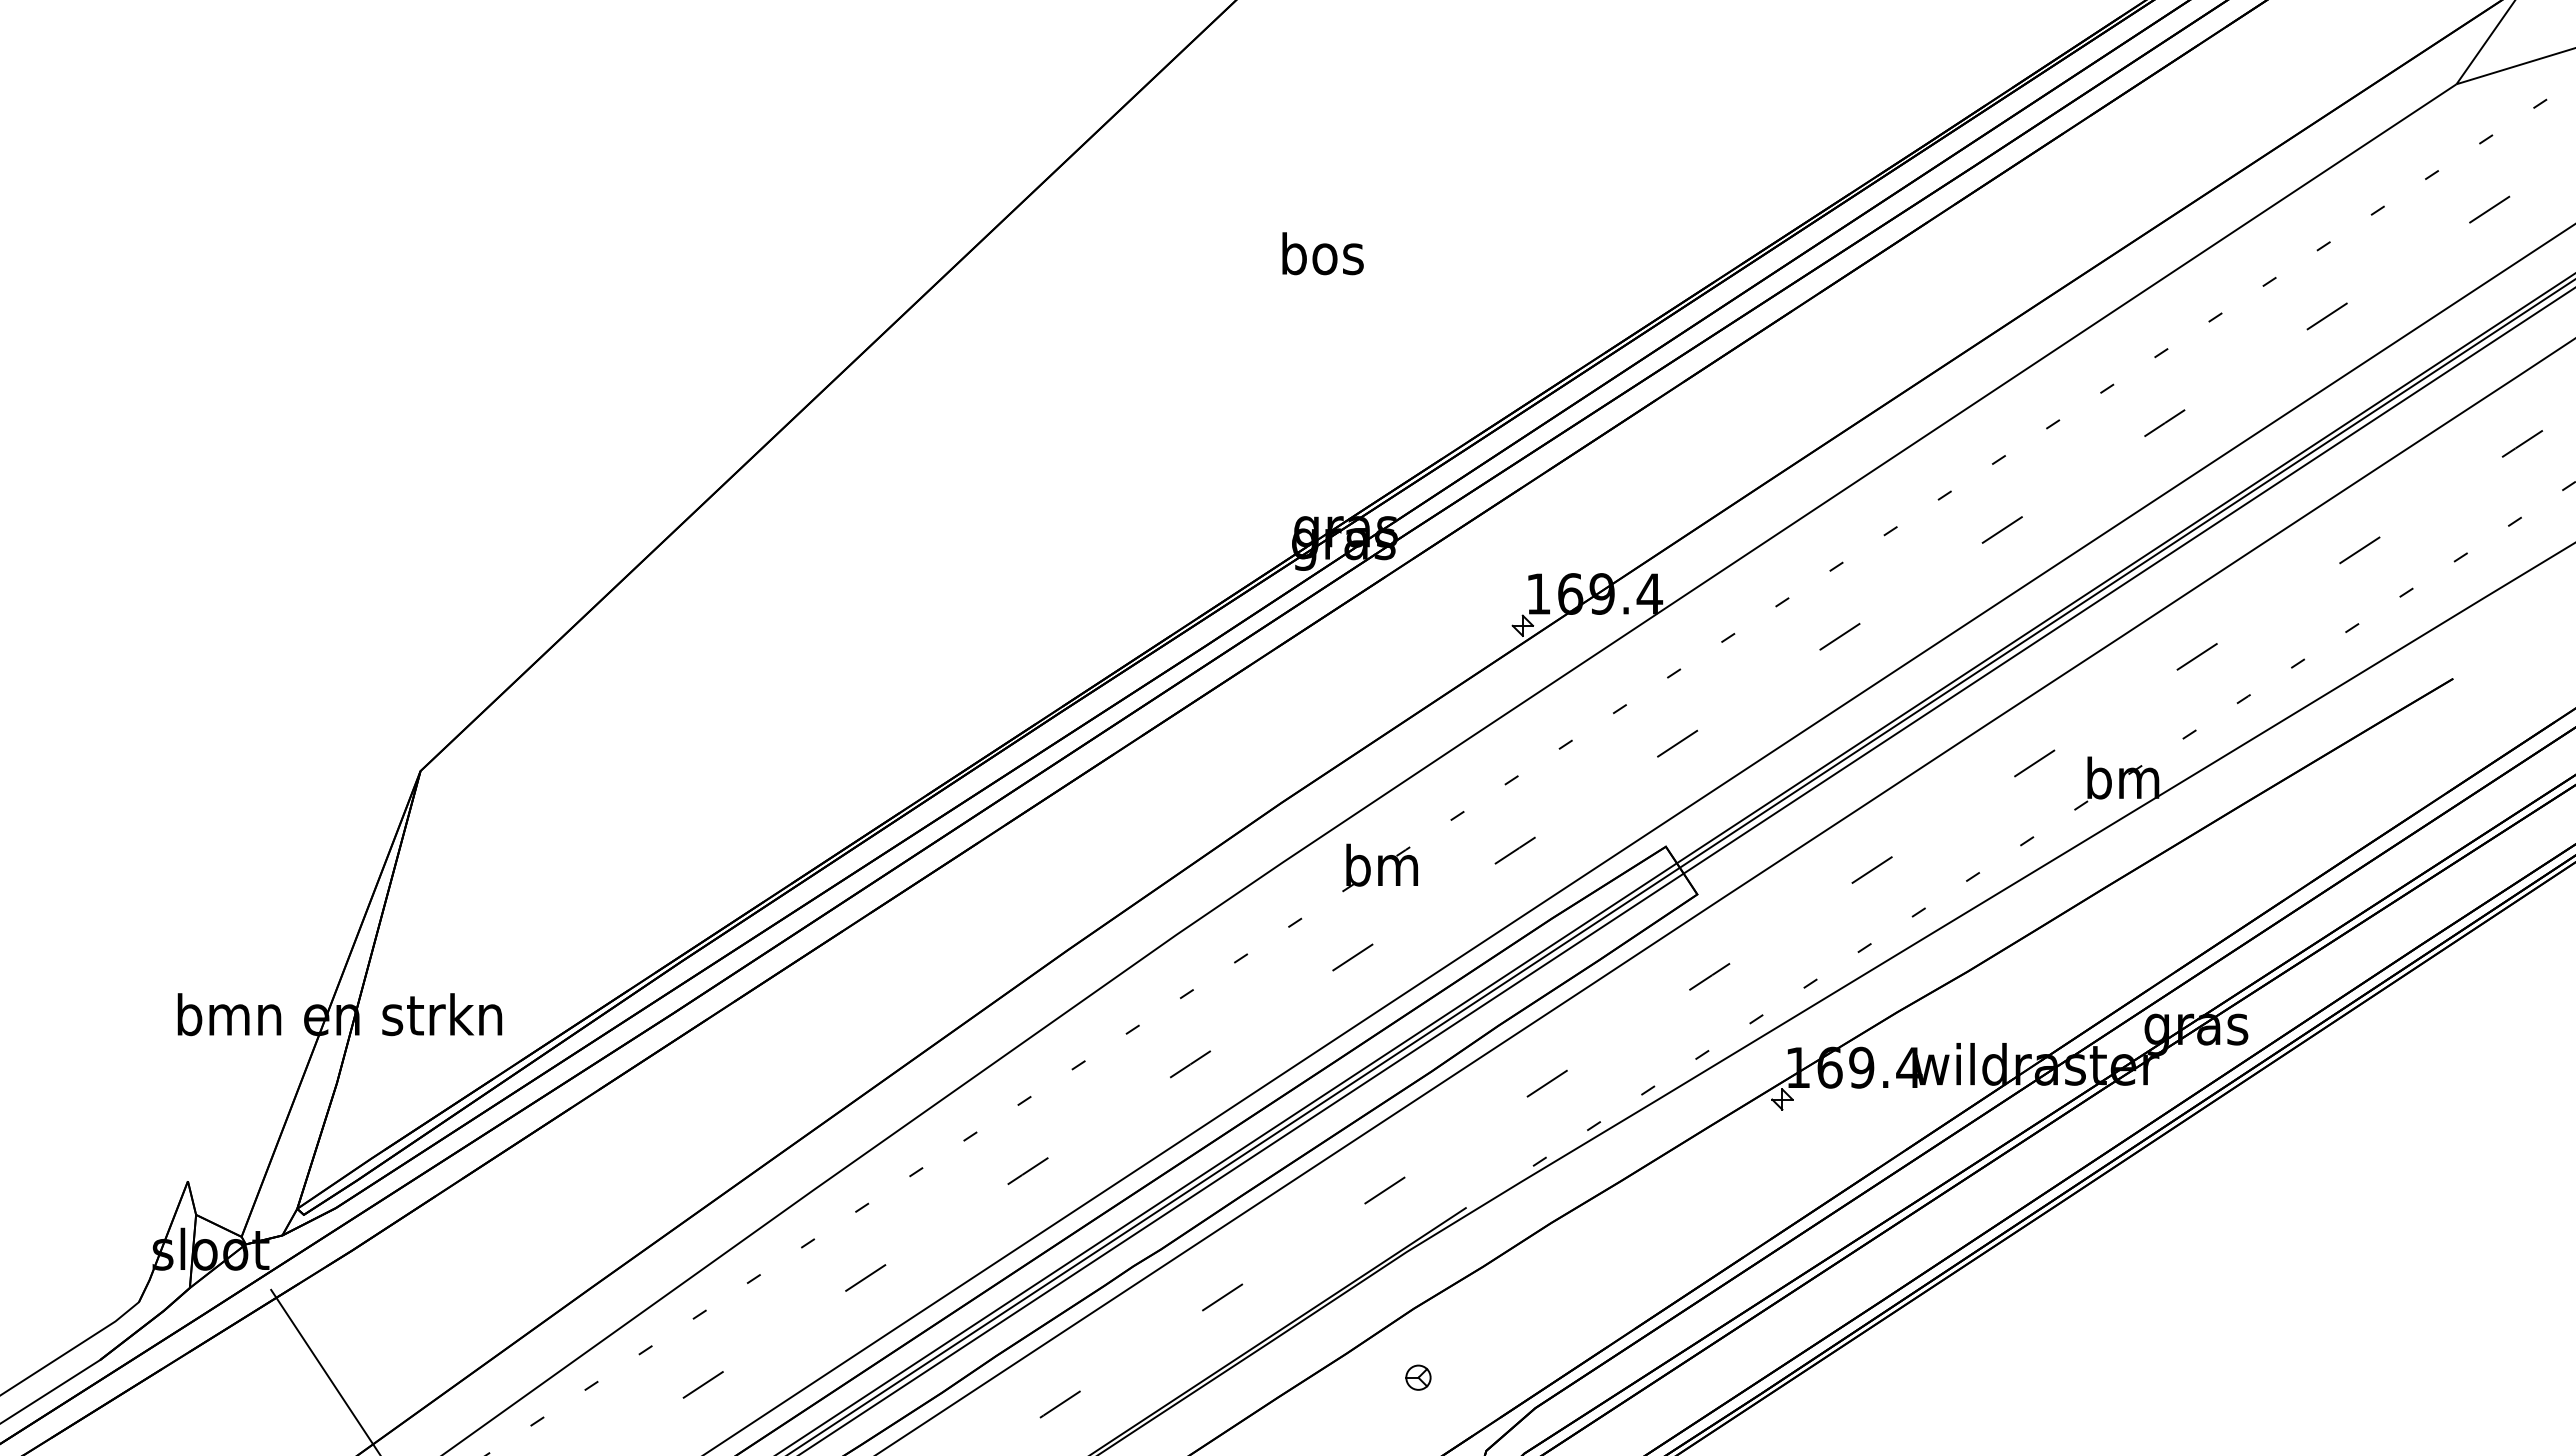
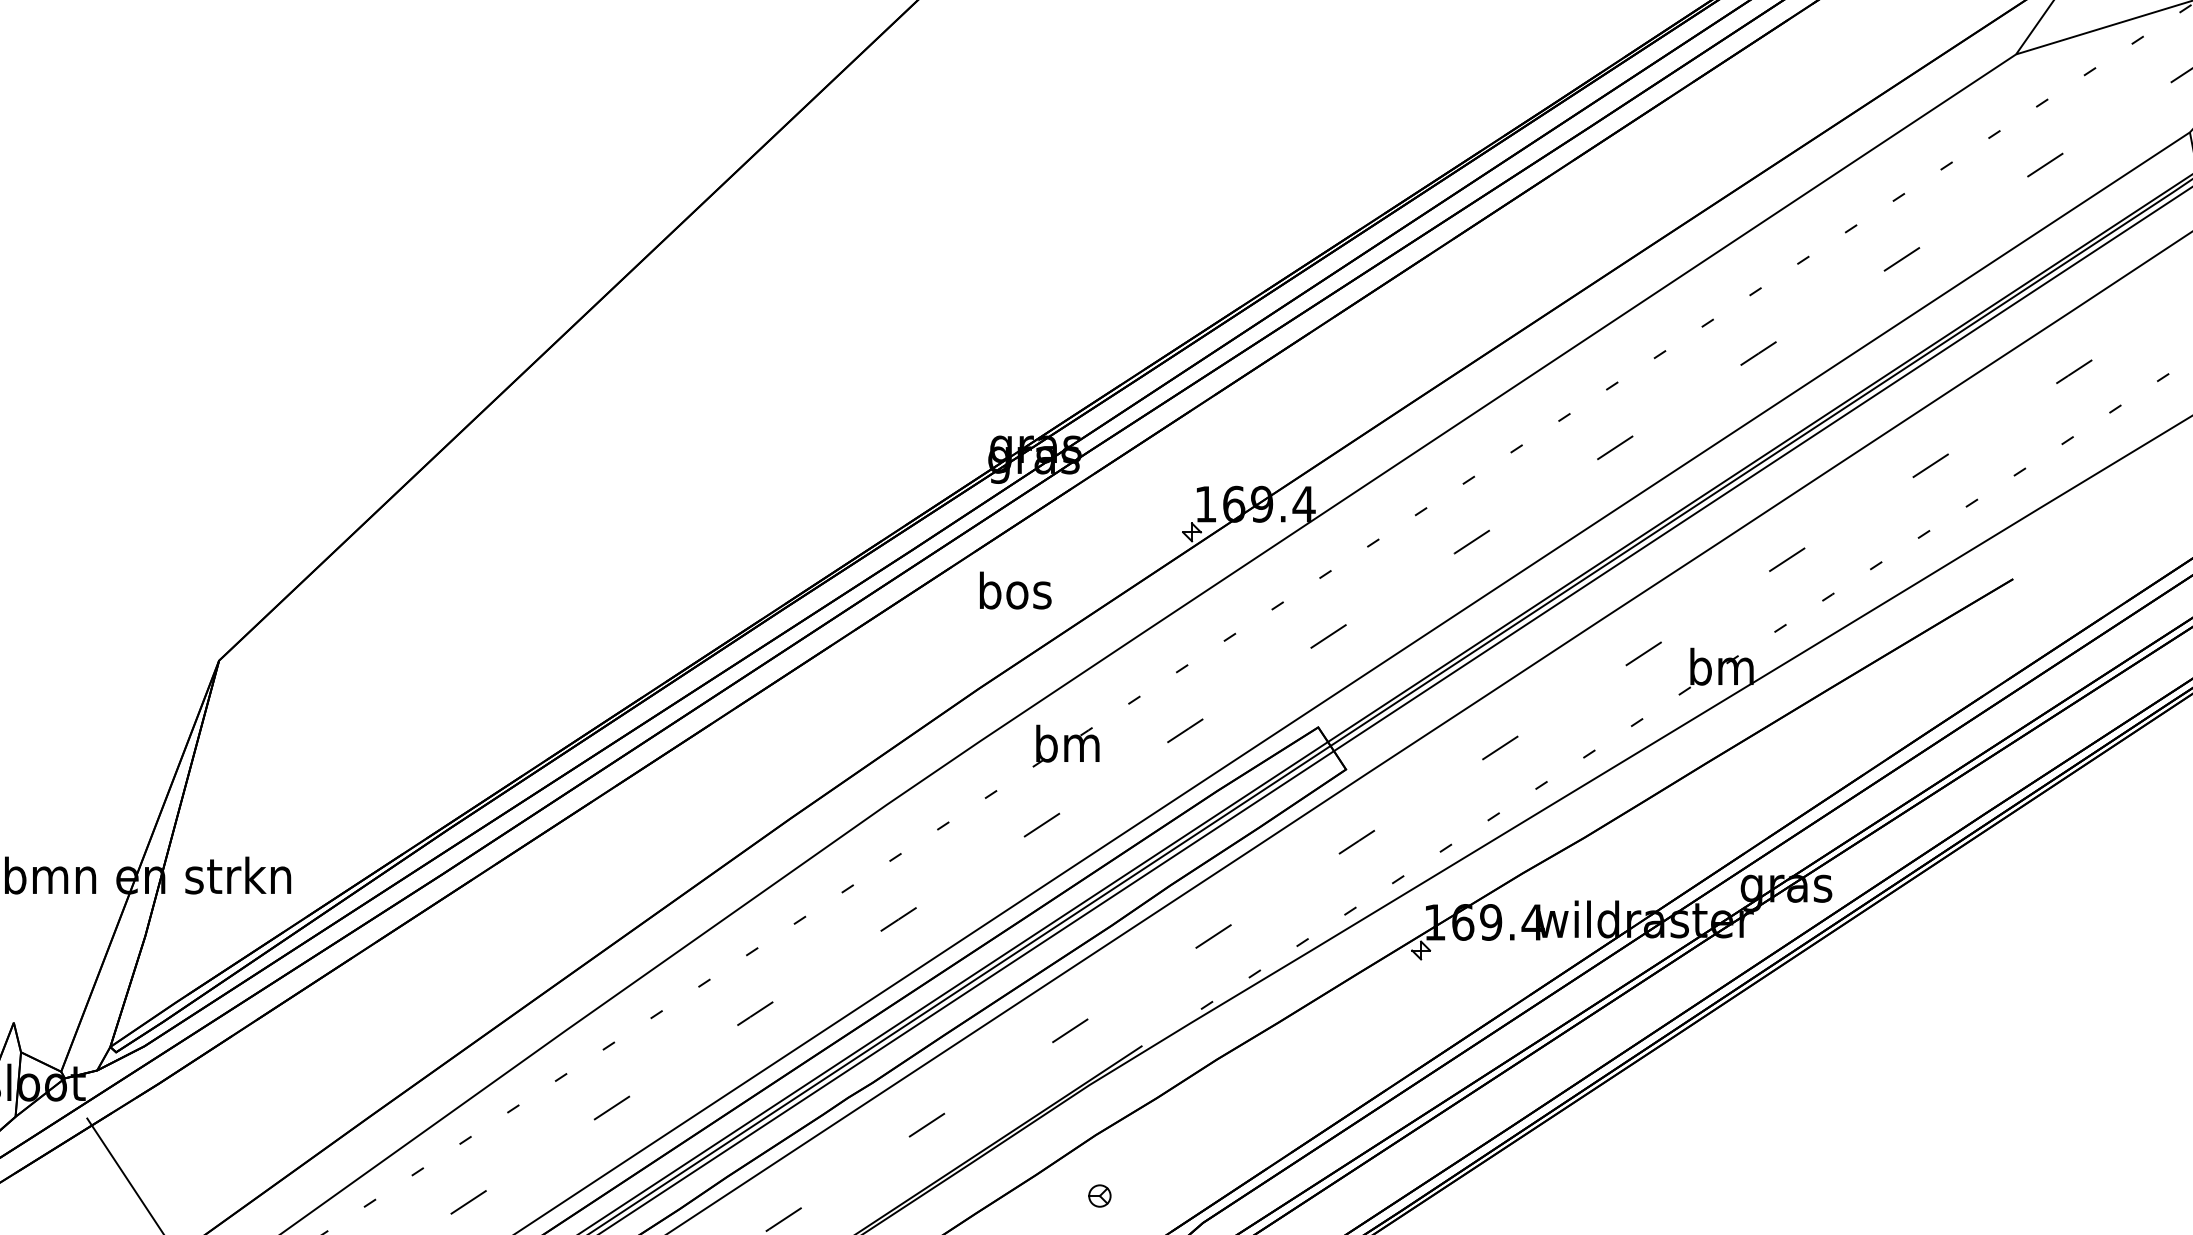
text: (1322, 253) -> (1015, 590), moved

